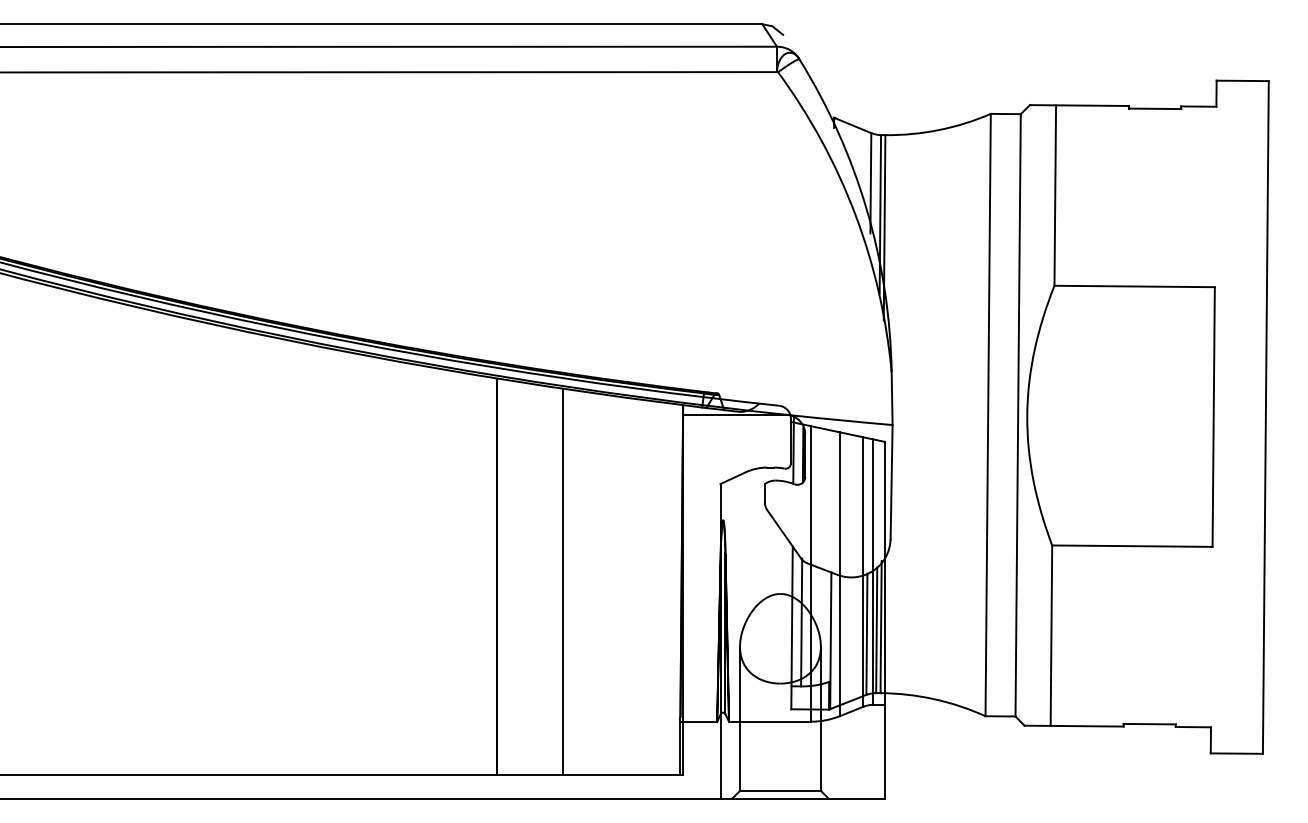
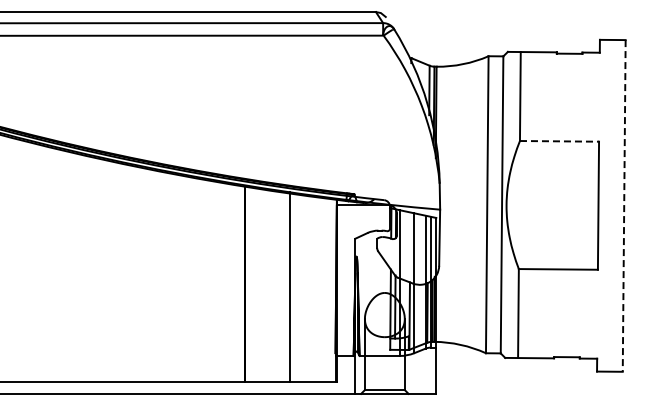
line: (1134, 286) -> (559, 141), solid -> dashed
line: (1266, 416) -> (624, 205), solid -> dashed
line: (562, 580) -> (290, 286), moved

